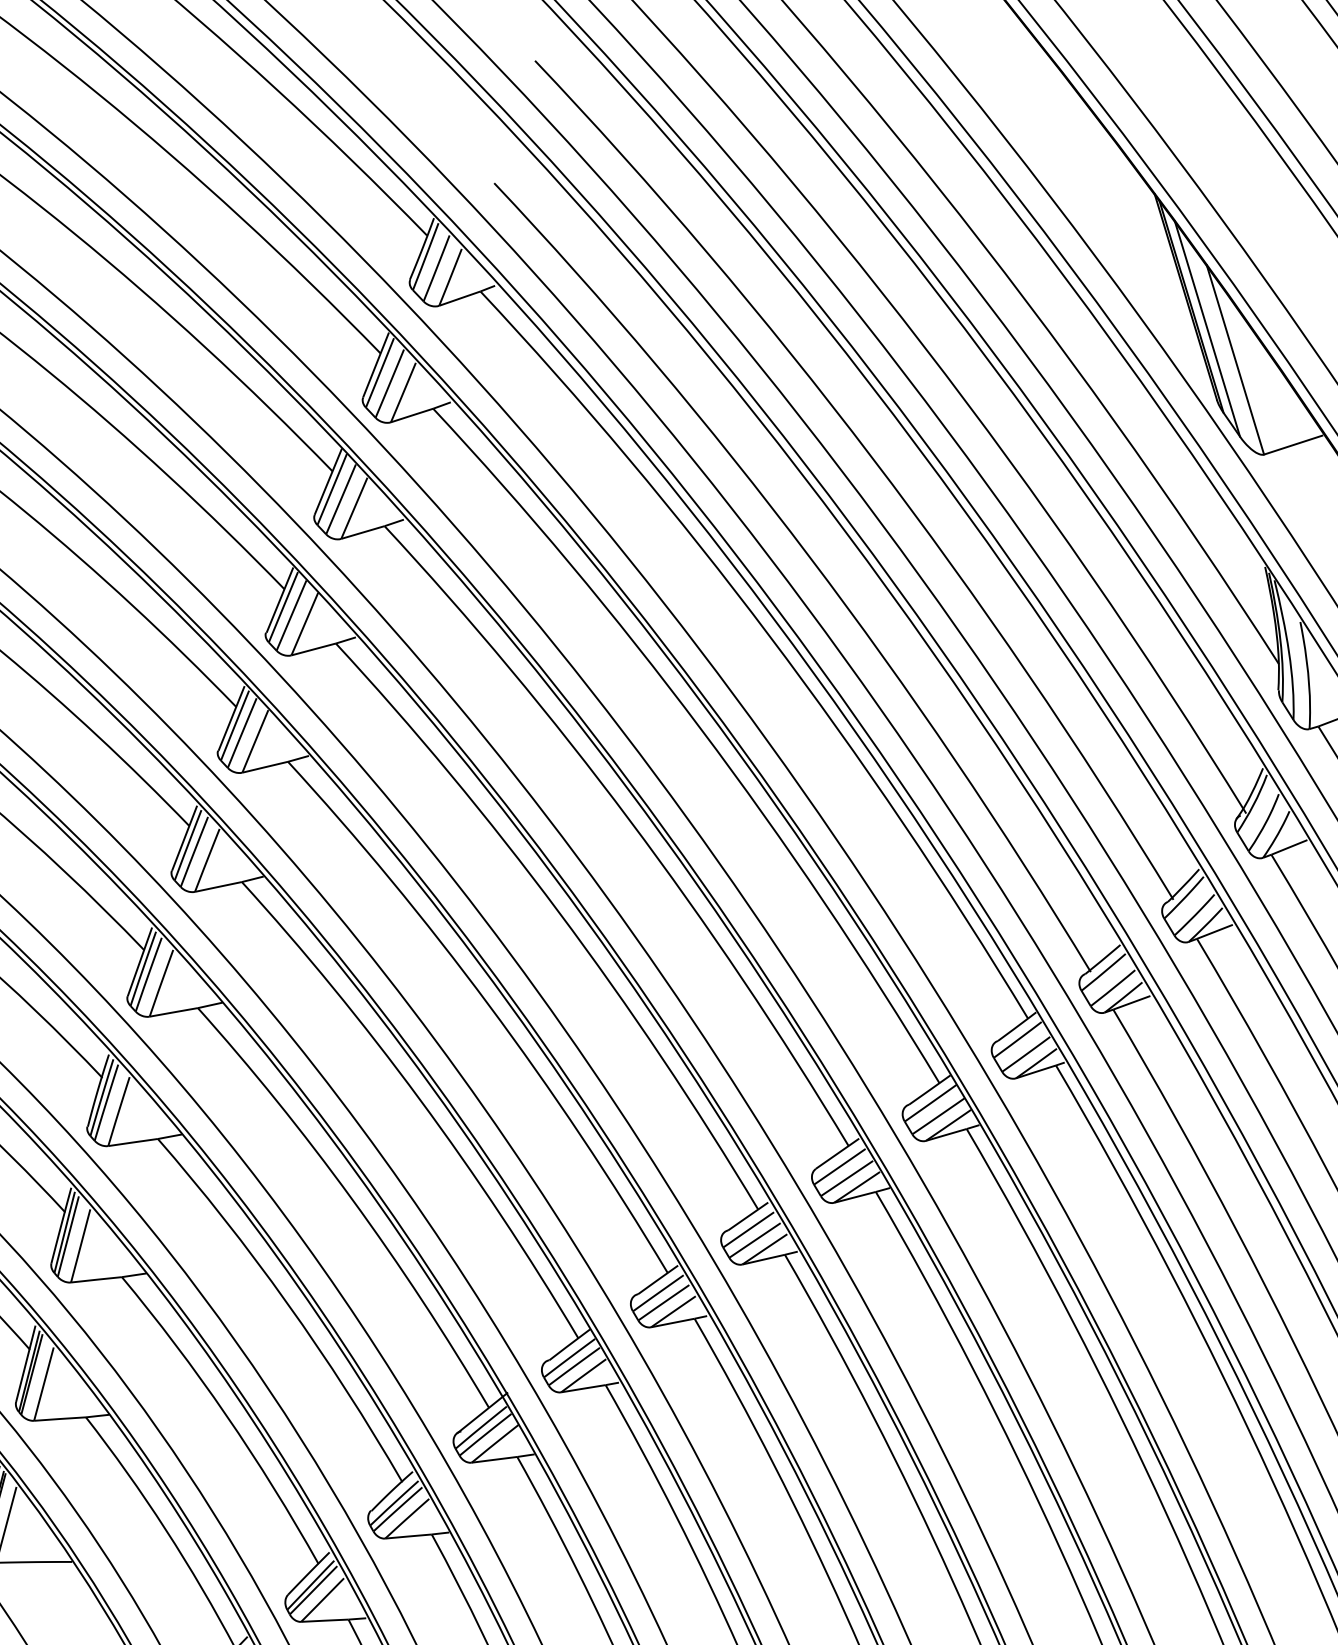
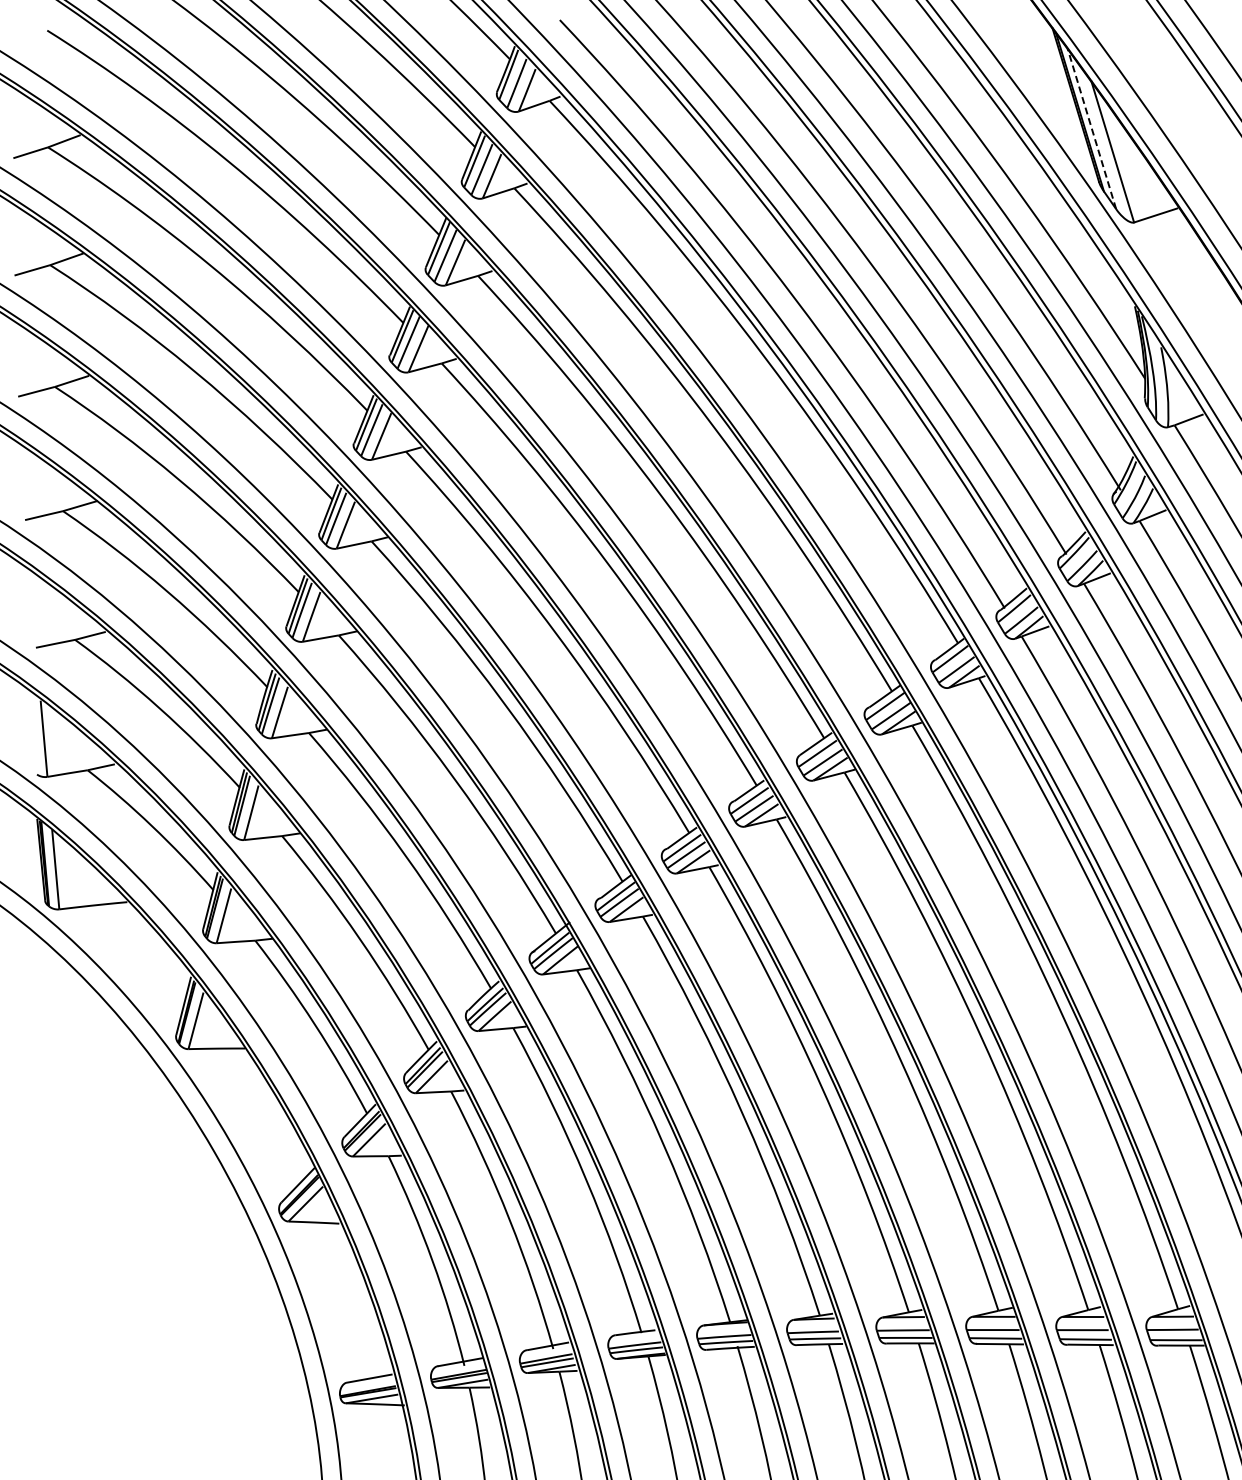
line: (1206, 328) -> (1091, 128), solid -> dashed

